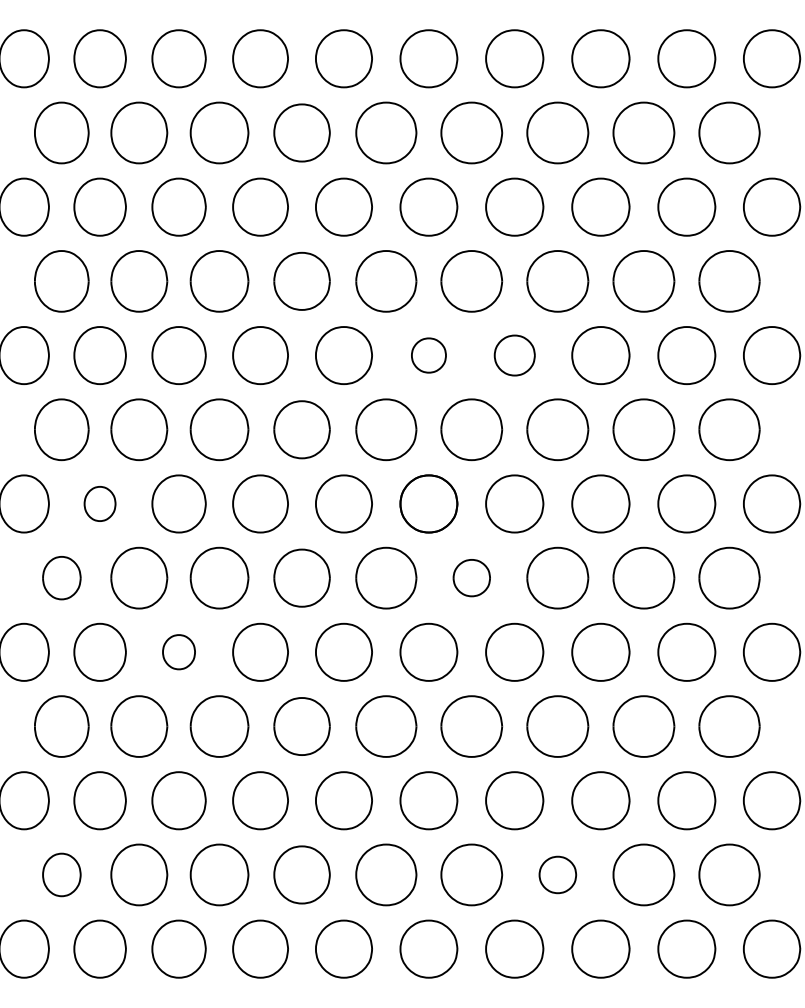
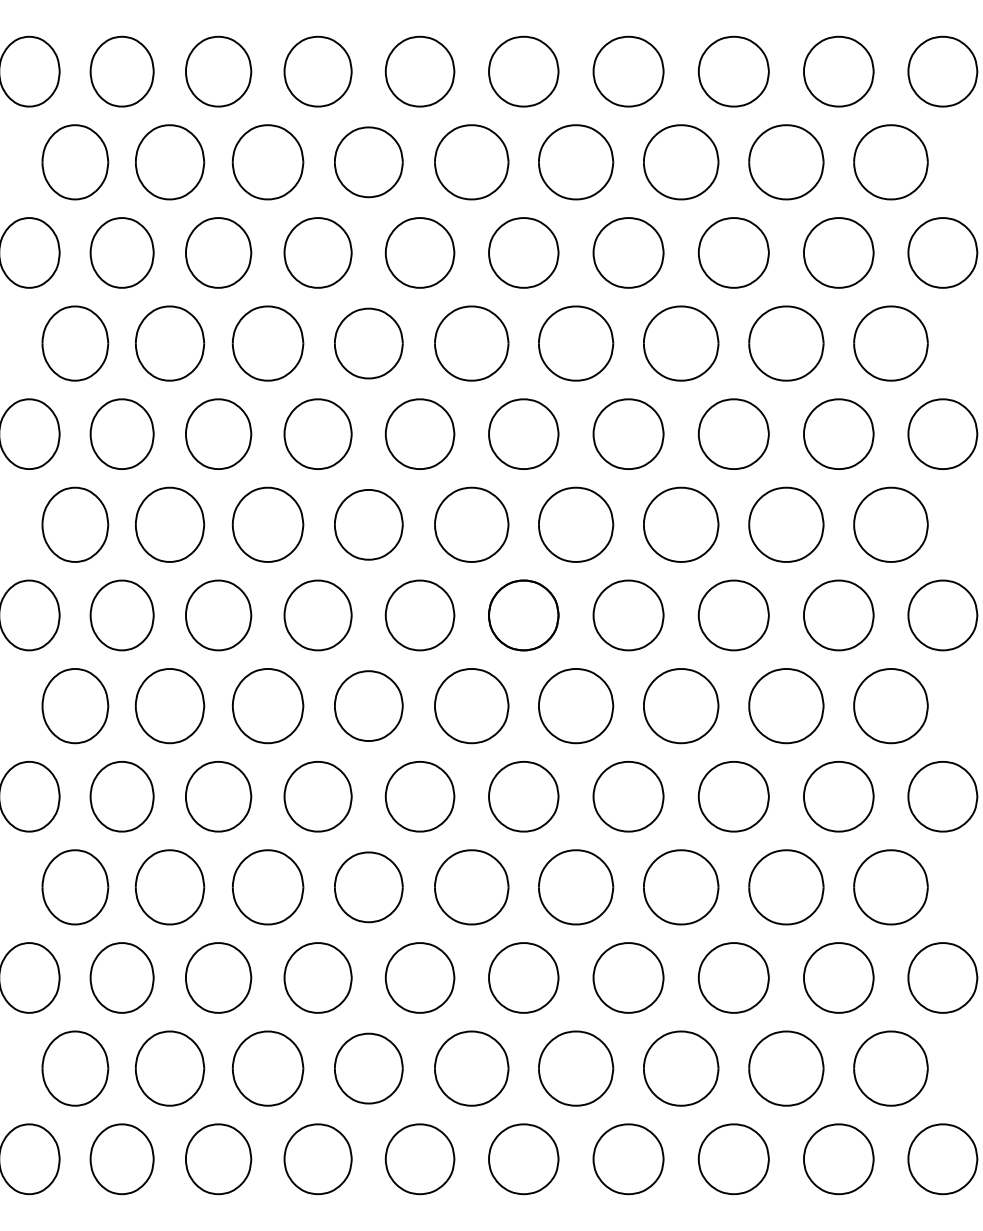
part: (428, 355) -> (523, 434), size x1.67
part: (514, 355) -> (628, 434), size x1.43
part: (99, 503) -> (121, 614), size x1.67
part: (61, 577) -> (74, 705), size x1.43
part: (471, 577) -> (575, 705), size x1.67
part: (178, 651) -> (217, 795), size x1.67
part: (61, 874) -> (74, 1068), size x1.43
part: (557, 874) -> (680, 1068), size x1.67

